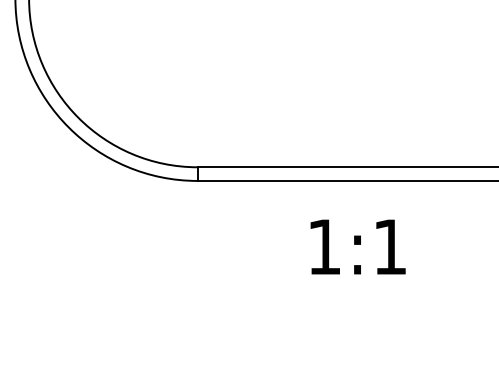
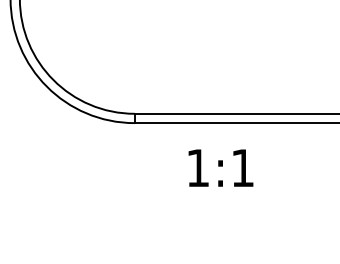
text: (357, 246) -> (220, 167), moved

